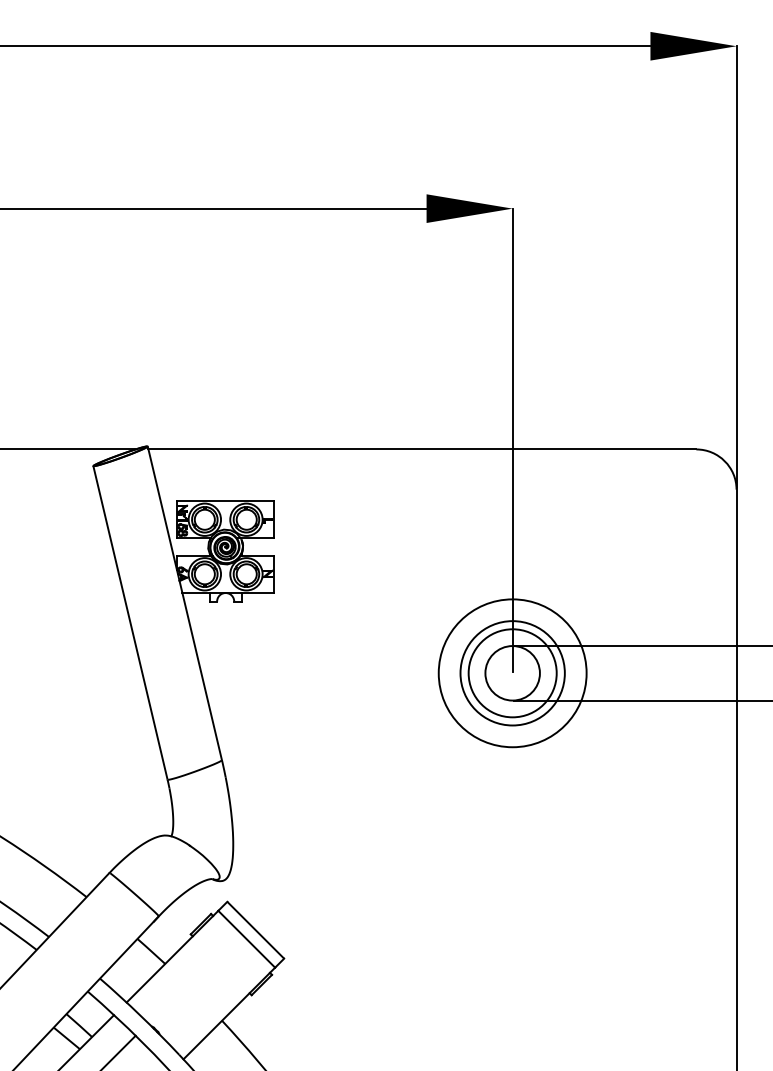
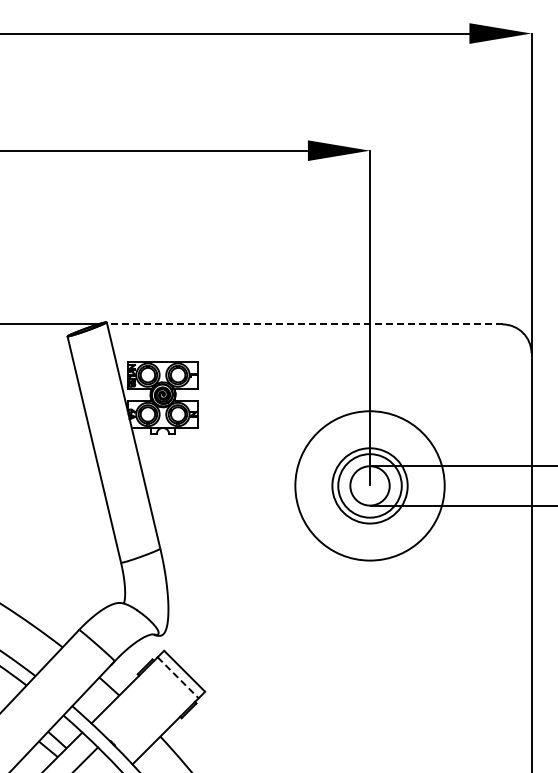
line: (421, 449) -> (304, 324), solid -> dashed
circle: (511, 672) -> (369, 485), size x1.4
line: (247, 938) -> (178, 677), solid -> dashed

